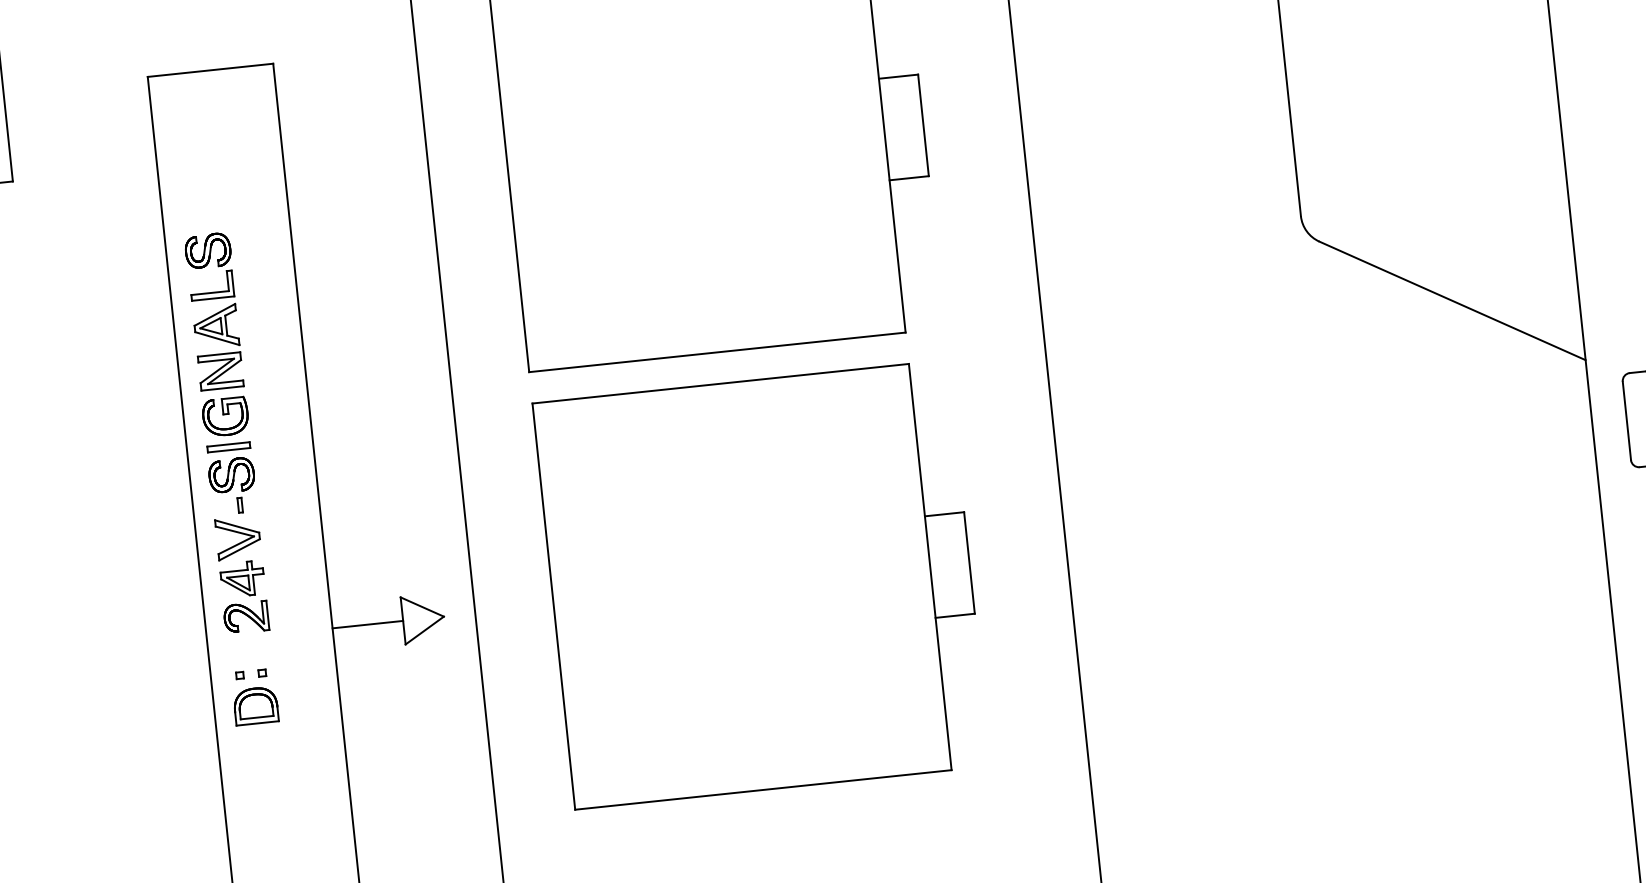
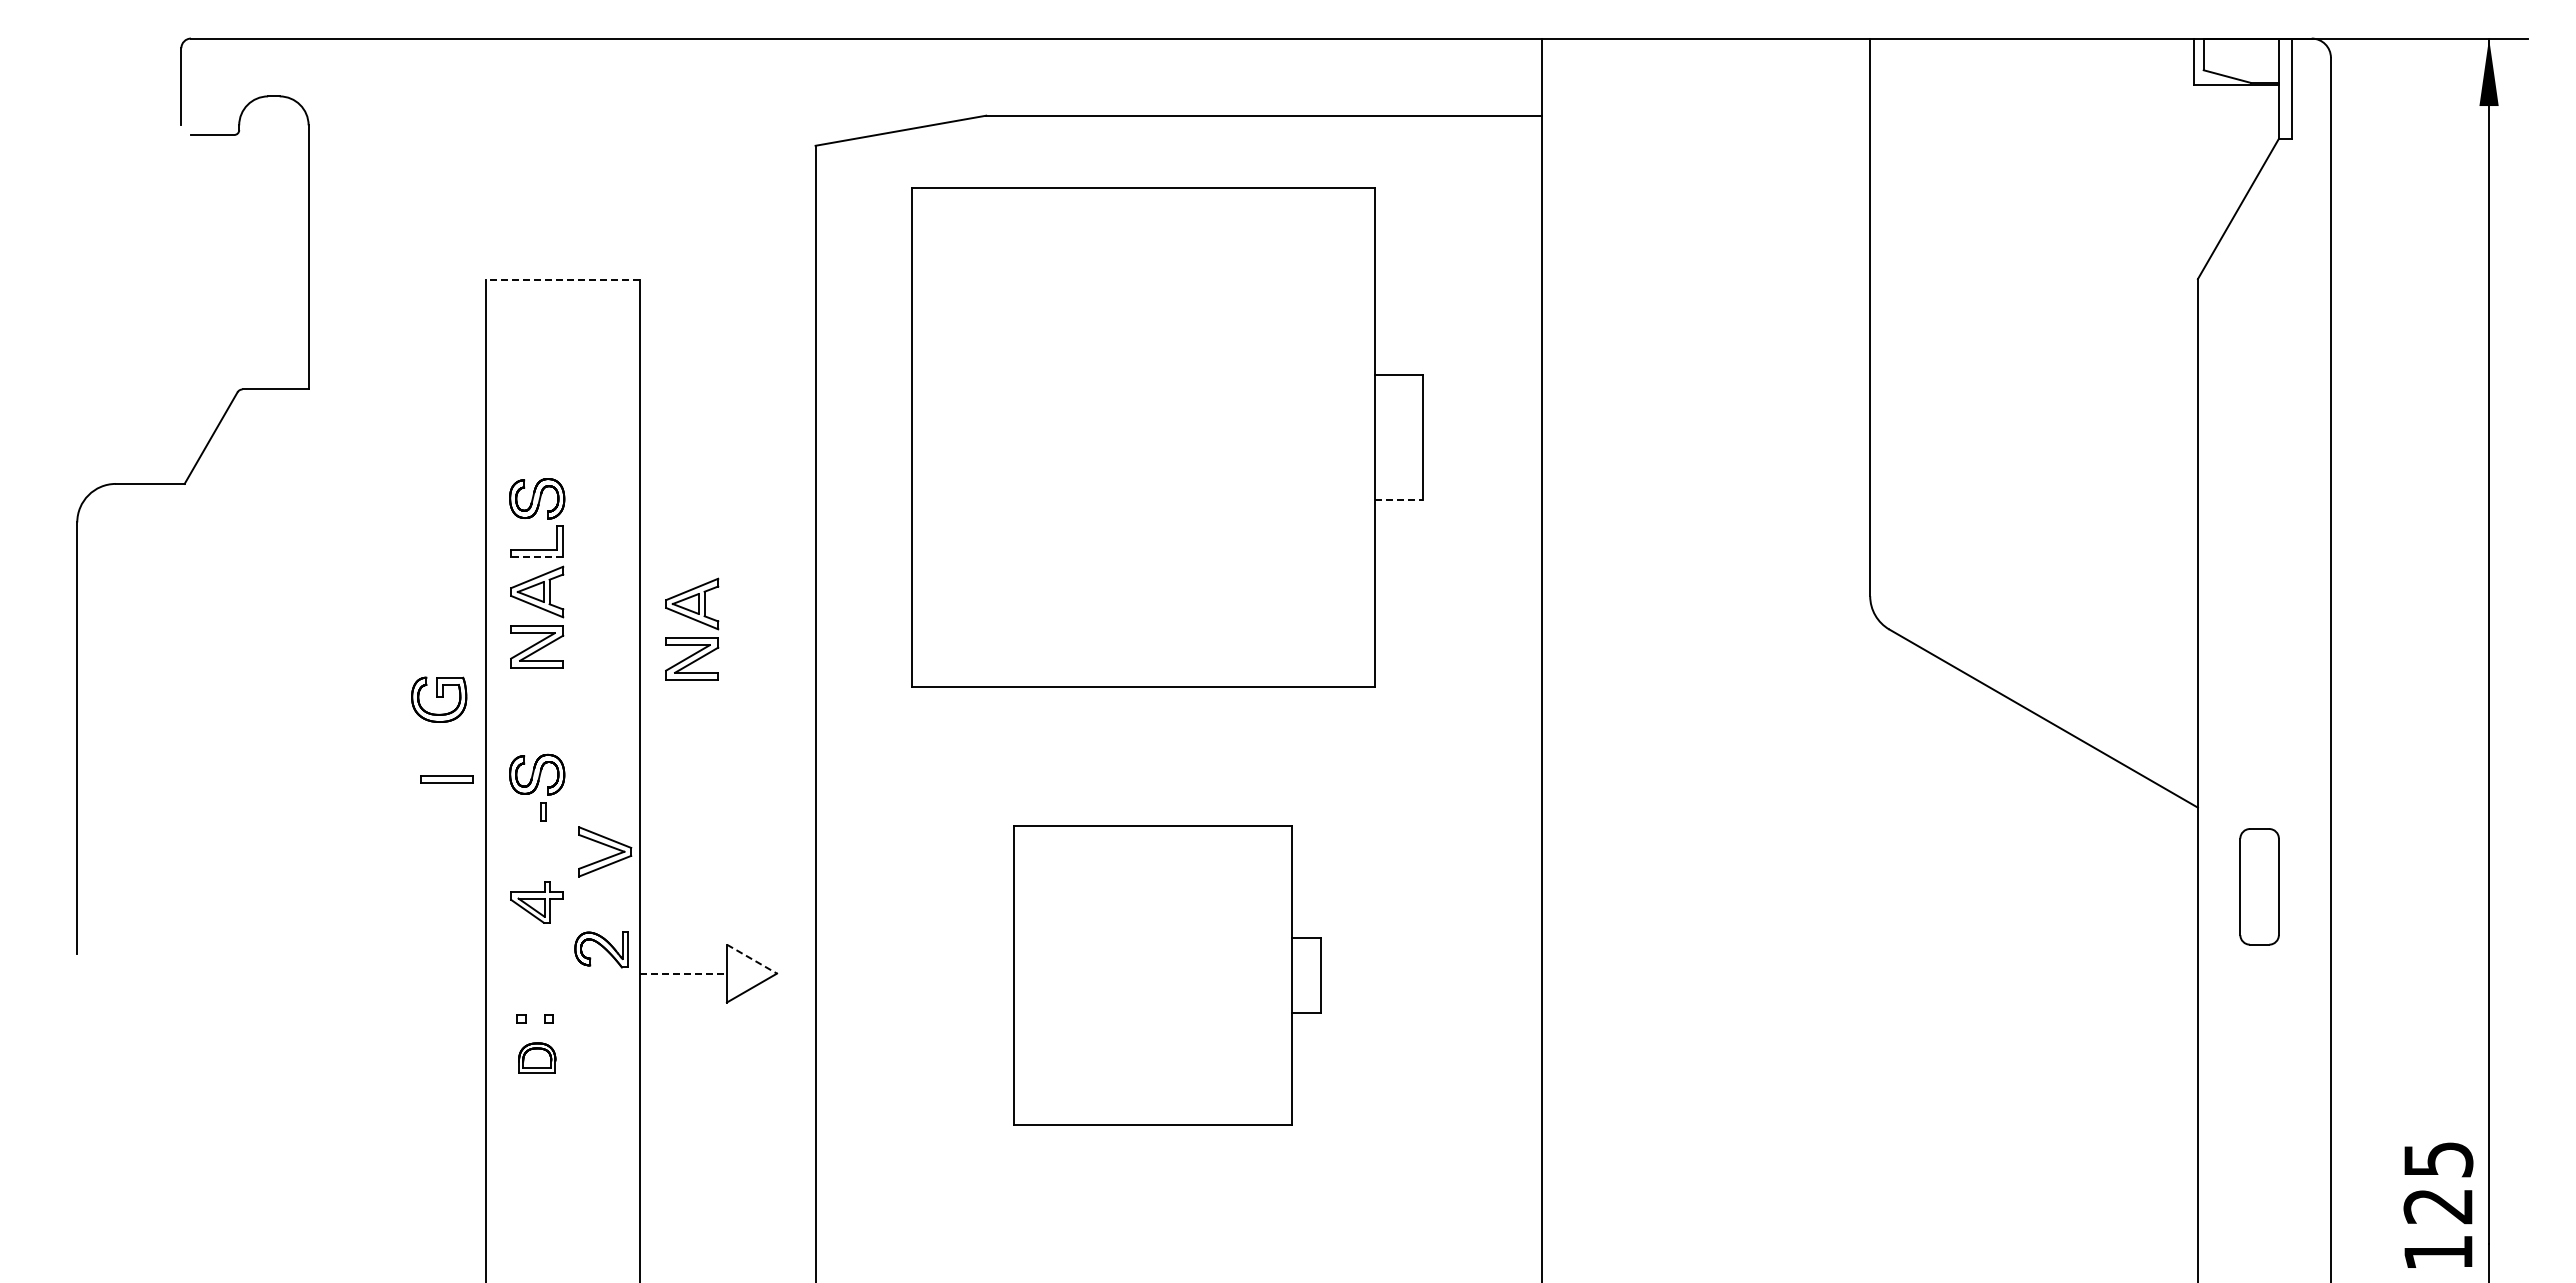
line: (210, 70) -> (562, 279), solid -> dashed
line: (909, 178) -> (1399, 500), solid -> dashed
line: (212, 298) -> (536, 557), solid -> dashed
part: (345, 336) -> (693, 620), added
part: (225, 416) -> (439, 699), moved
part: (228, 447) -> (446, 779), moved
part: (238, 537) -> (605, 851), moved
part: (761, 584) -> (1167, 975), size x0.6
line: (422, 607) -> (752, 959), solid -> dashed
part: (246, 617) -> (601, 949), moved
line: (368, 624) -> (684, 973), solid -> dashed
part: (256, 706) -> (537, 1058), size x0.7

